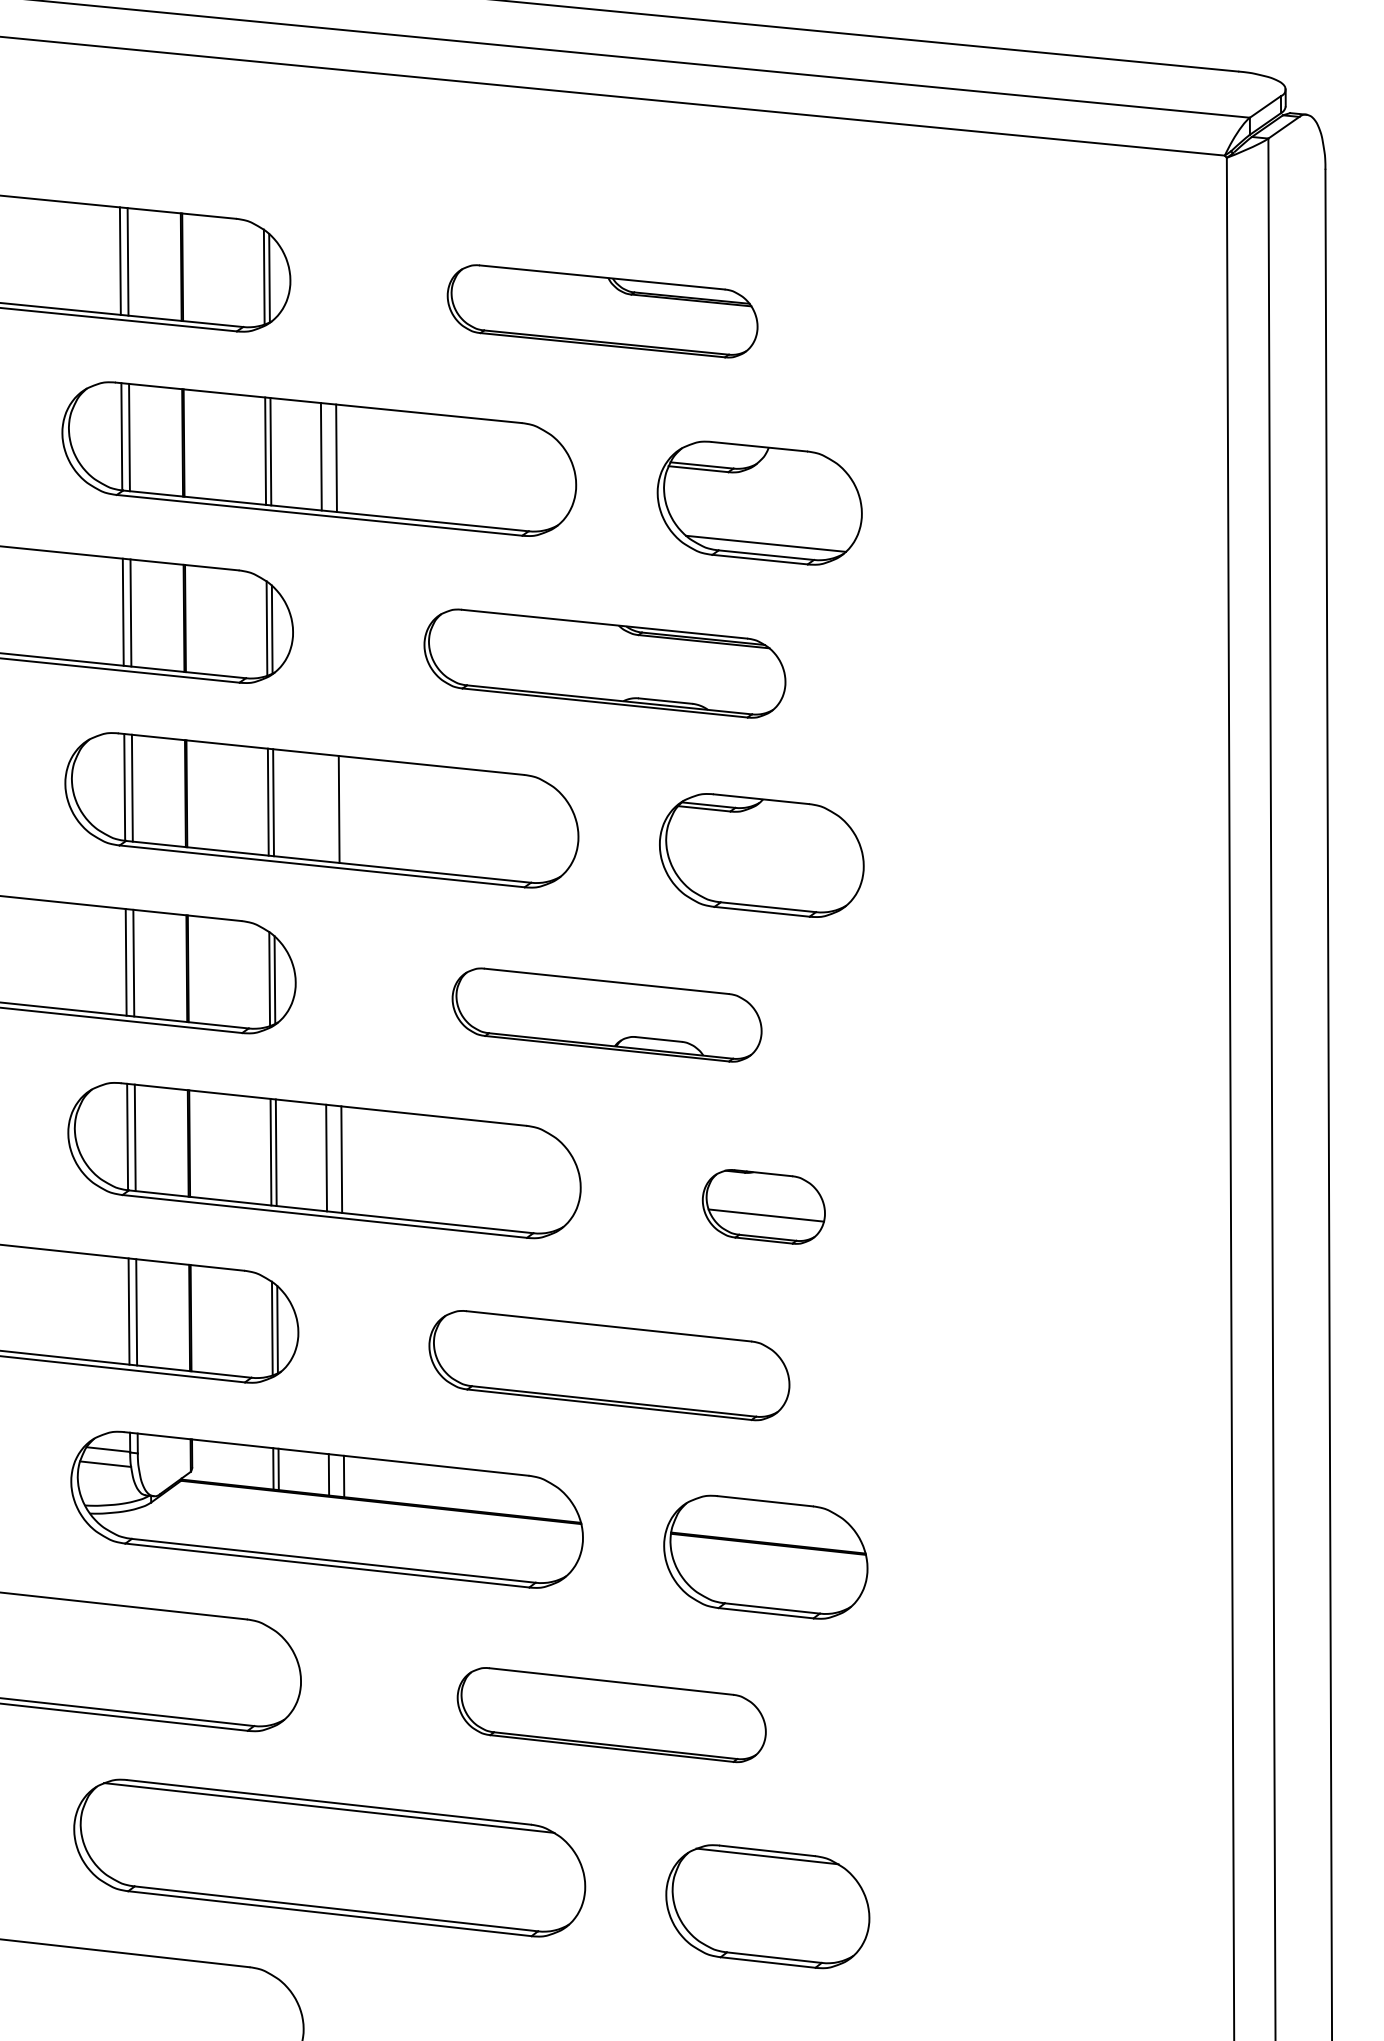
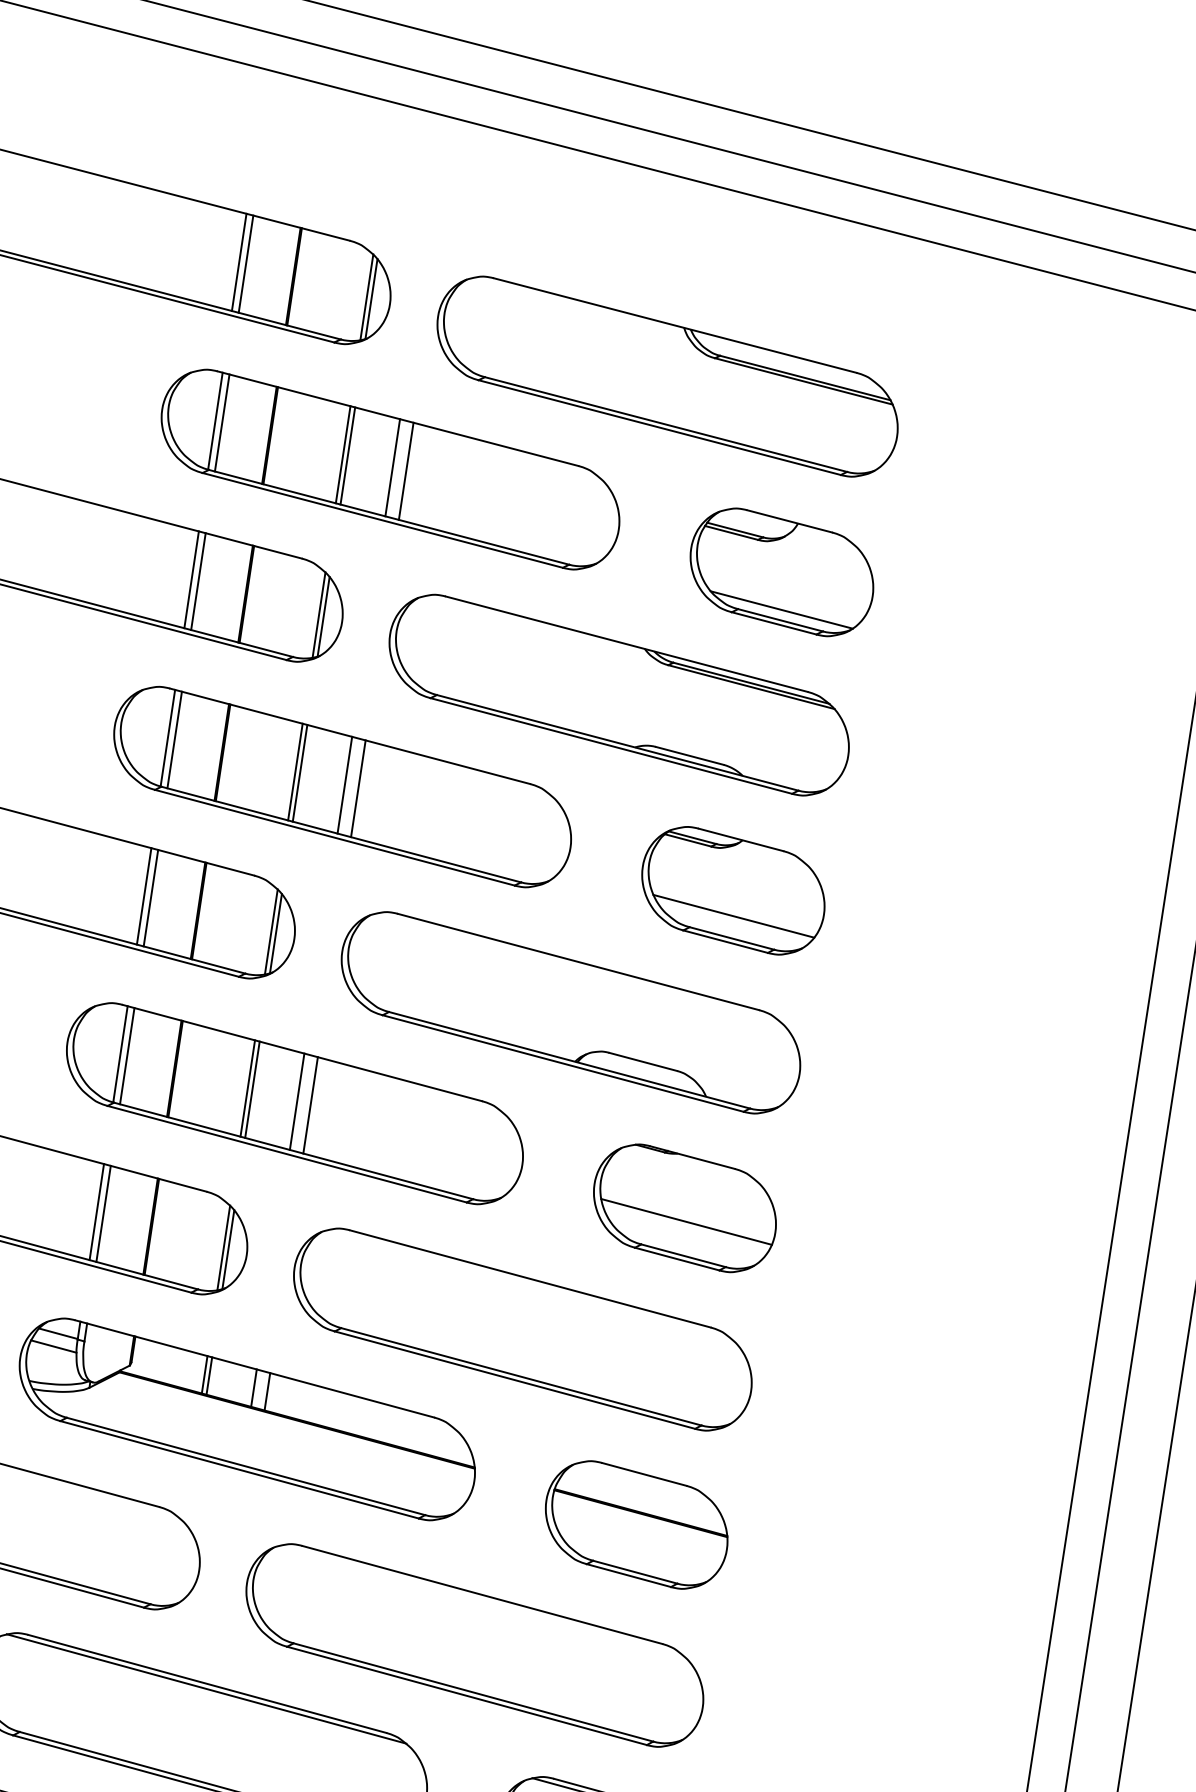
part: (602, 311) -> (667, 376), size x1.67
part: (604, 663) -> (618, 694), size x1.43
line: (323, 807) -> (344, 784), added
line: (766, 882) -> (733, 915), added
part: (606, 1014) -> (570, 1012), size x1.67
part: (763, 1206) -> (684, 1207), size x1.67
part: (609, 1365) -> (522, 1329), size x1.43
part: (611, 1714) -> (474, 1644), size x1.67

